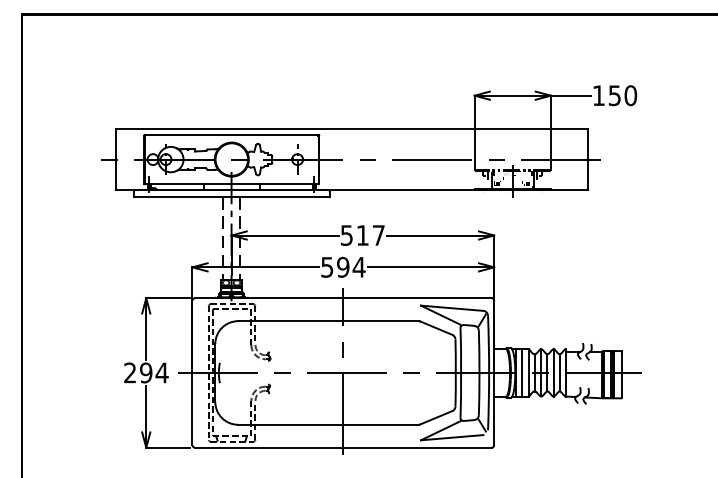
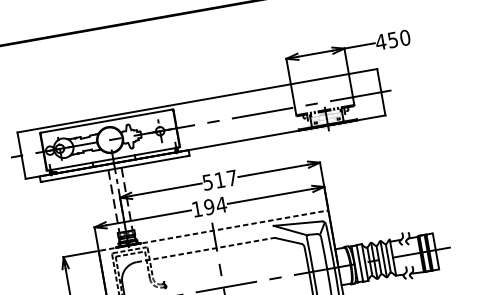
text: (598, 95) -> (380, 42), 150 -> 450
text: (327, 267) -> (197, 209), 594 -> 194
line: (343, 298) -> (213, 230), solid -> dashed
line: (328, 321) -> (205, 250), solid -> dashed

